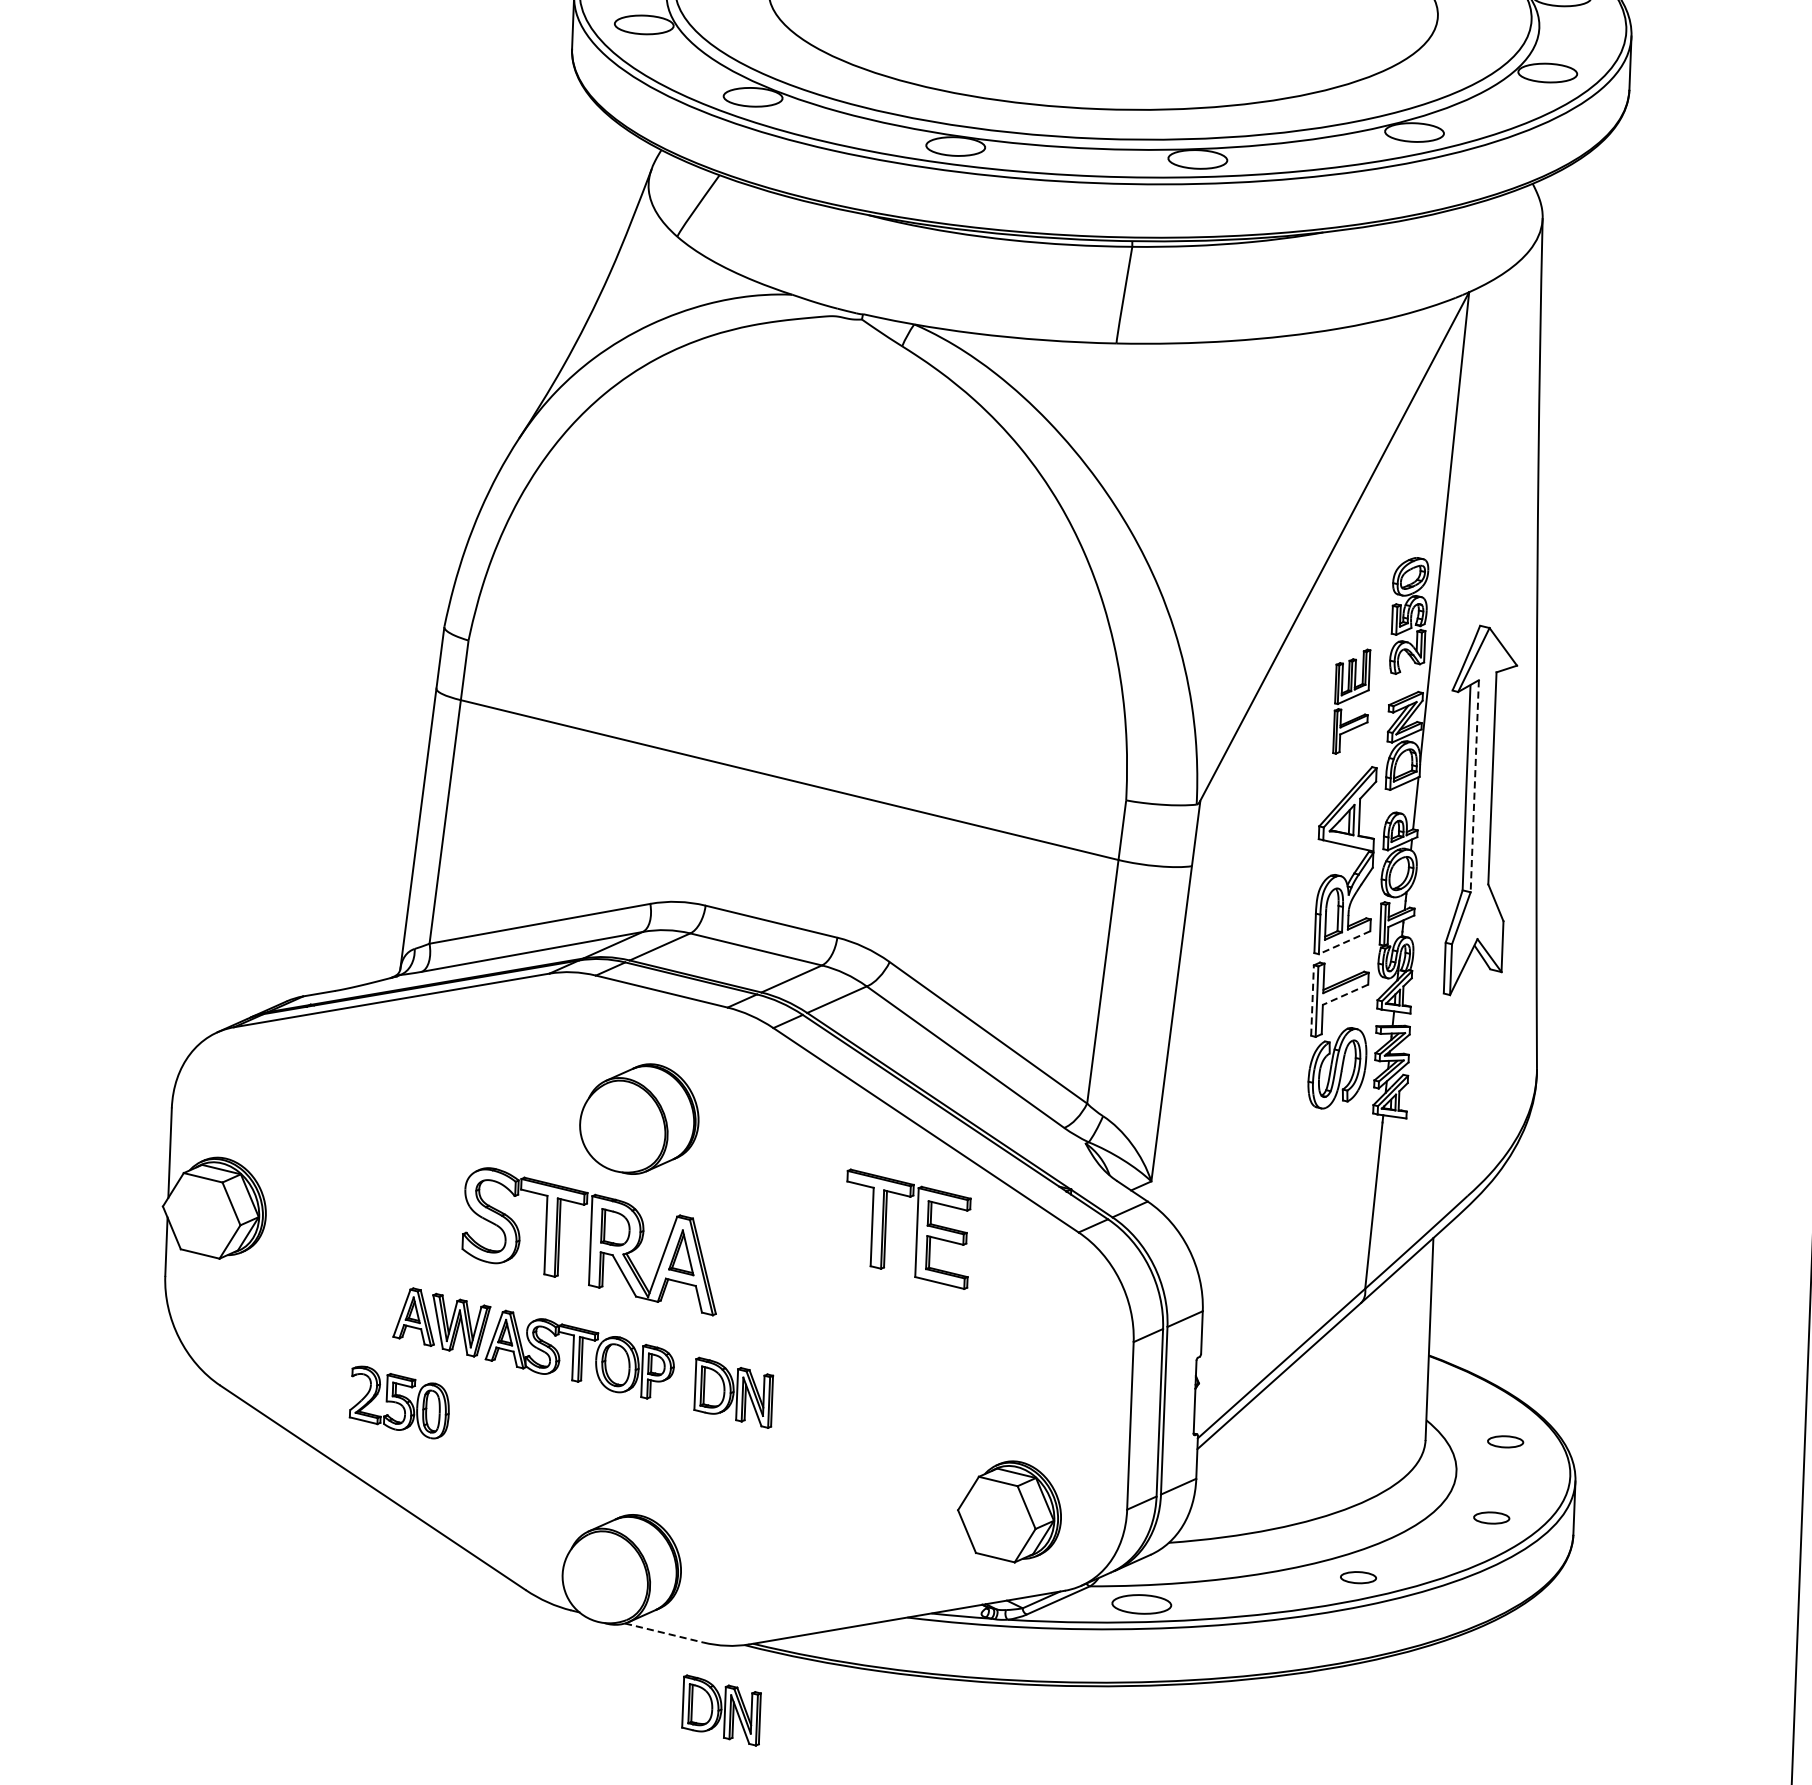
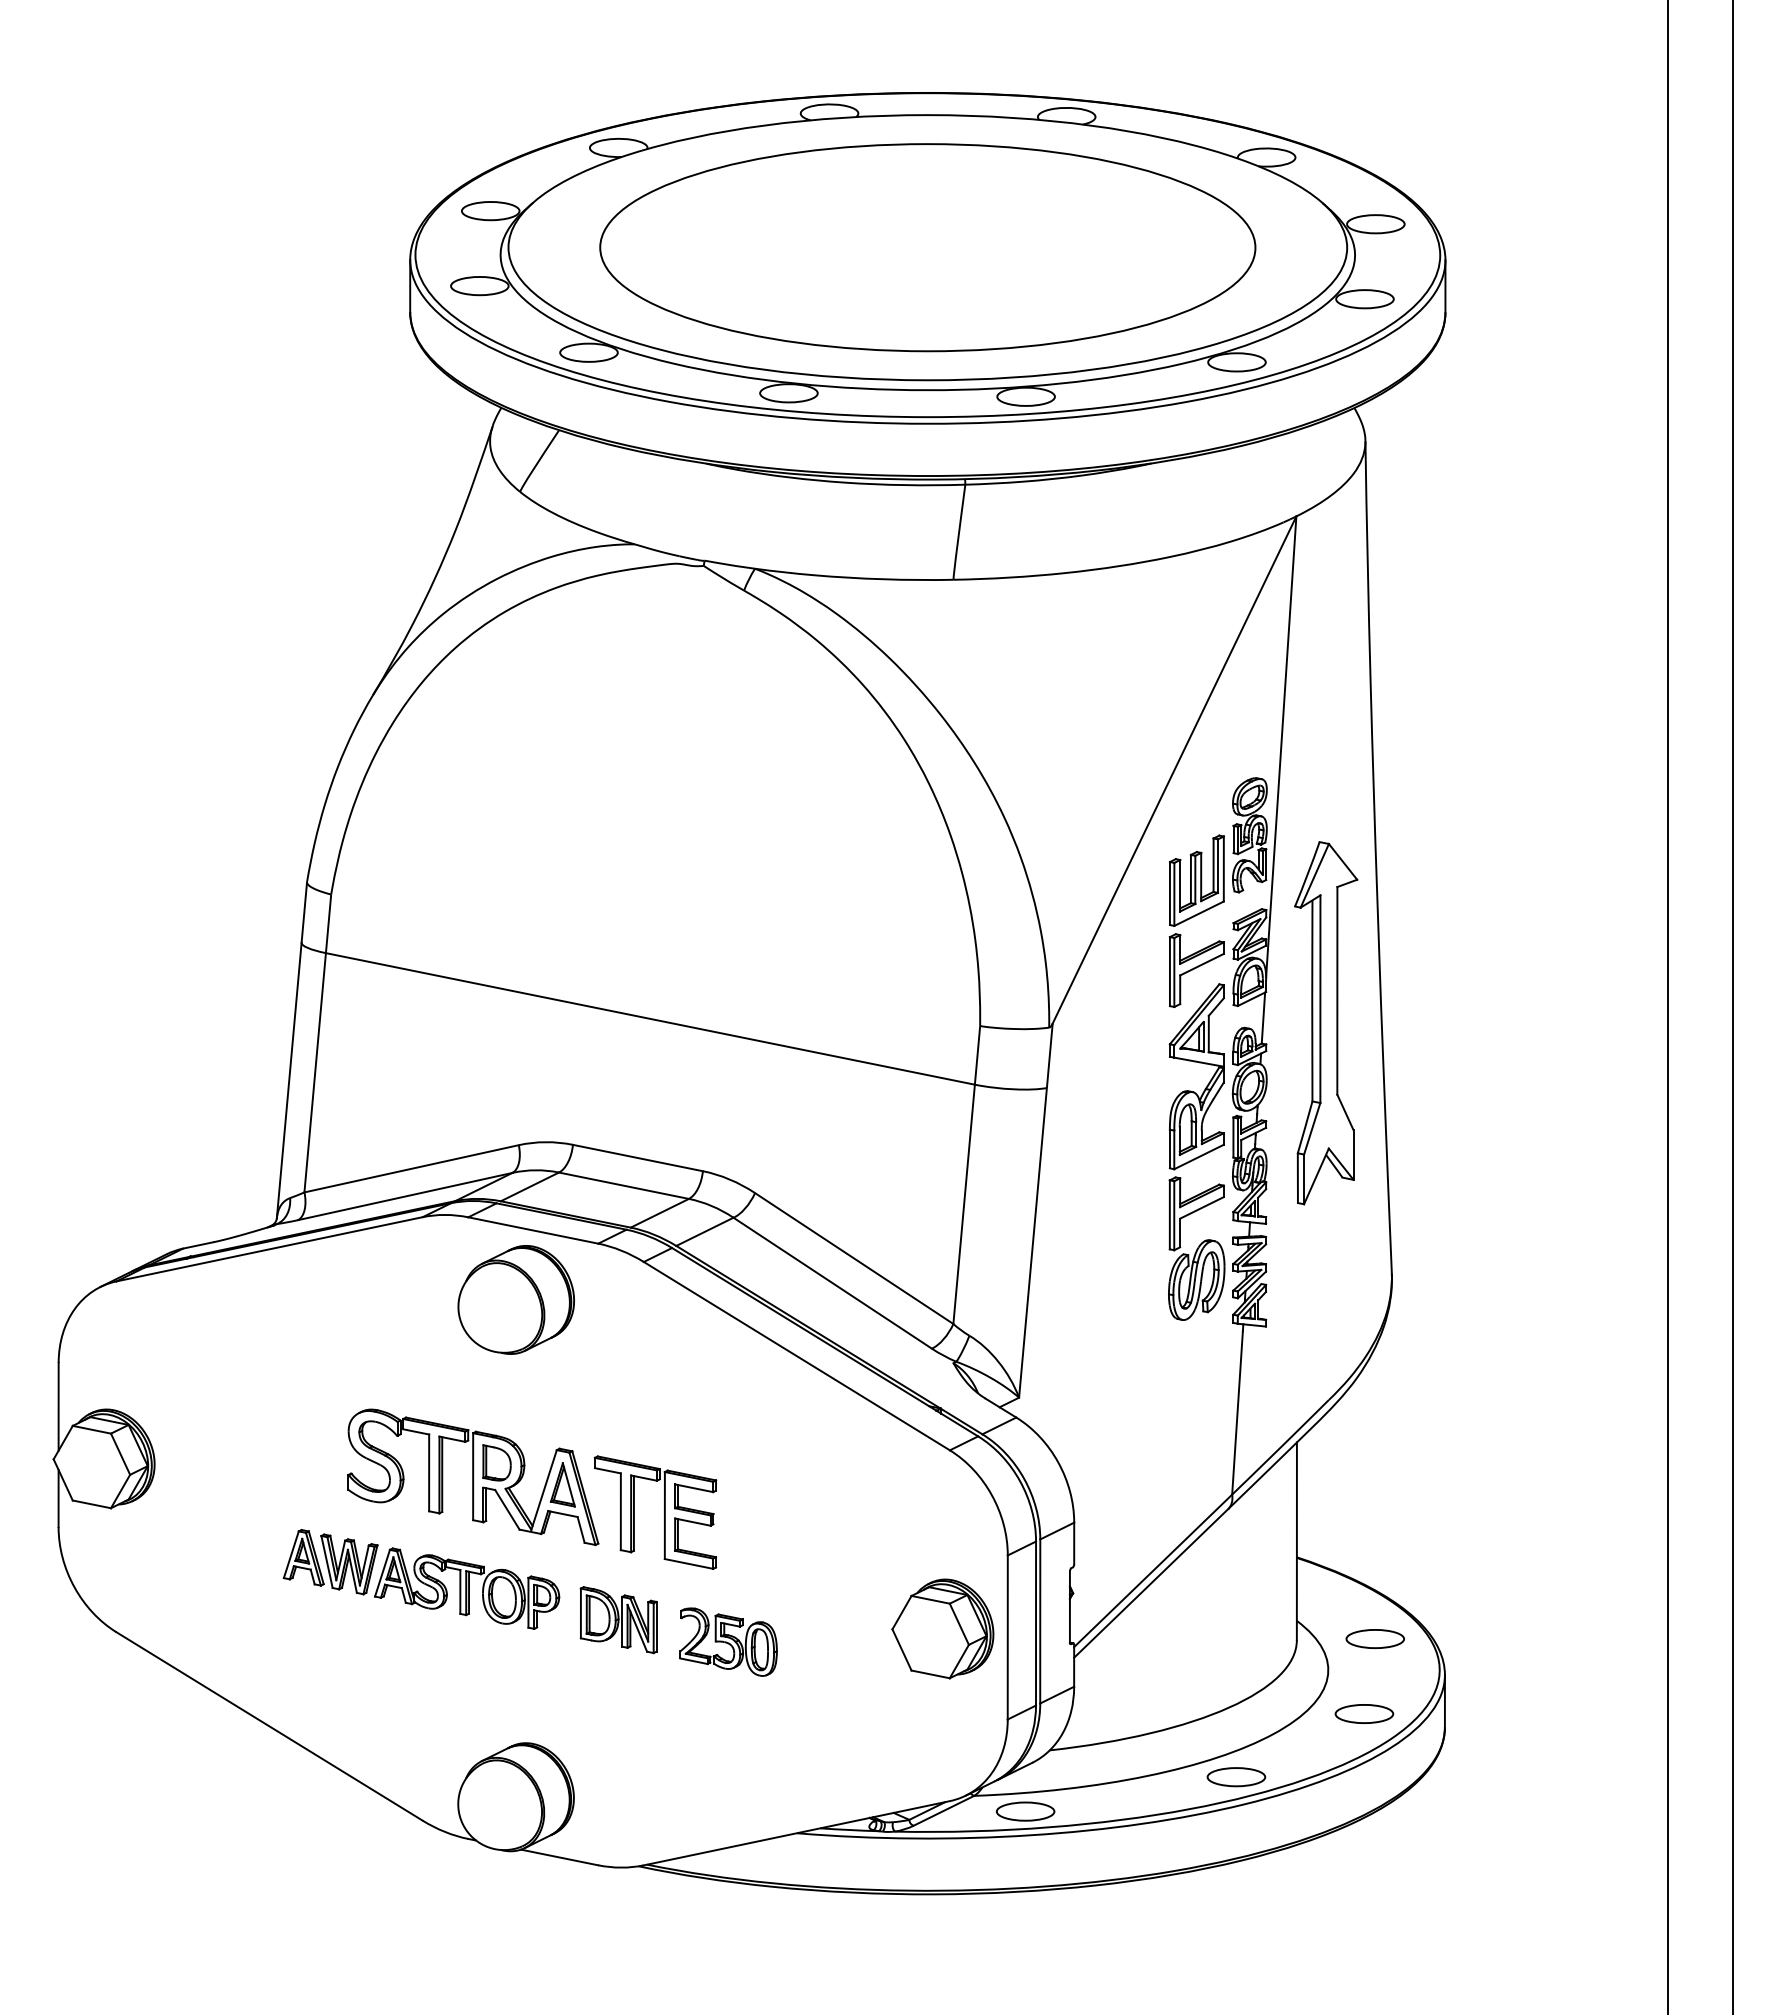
part: (1351, 701) -> (1196, 920), size x1.67
line: (1474, 786) -> (1320, 999), dashed -> solid
line: (1345, 943) -> (1199, 1157), dashed -> solid
line: (1345, 995) -> (1201, 1208), dashed -> solid
line: (1312, 1000) -> (1169, 1214), dashed -> solid
part: (638, 1118) -> (515, 1299), moved
part: (916, 1229) -> (664, 1512), moved
part: (399, 1401) -> (728, 1641), moved
part: (1504, 1441) -> (1374, 1638), size x1.67
part: (1009, 1511) -> (942, 1628), moved
part: (1491, 1517) -> (1364, 1713), size x1.67
part: (1358, 1577) -> (1236, 1777), size x1.67
line: (664, 1633) -> (560, 1857), dashed -> solid
part: (721, 1710) -> (618, 1931), removed

